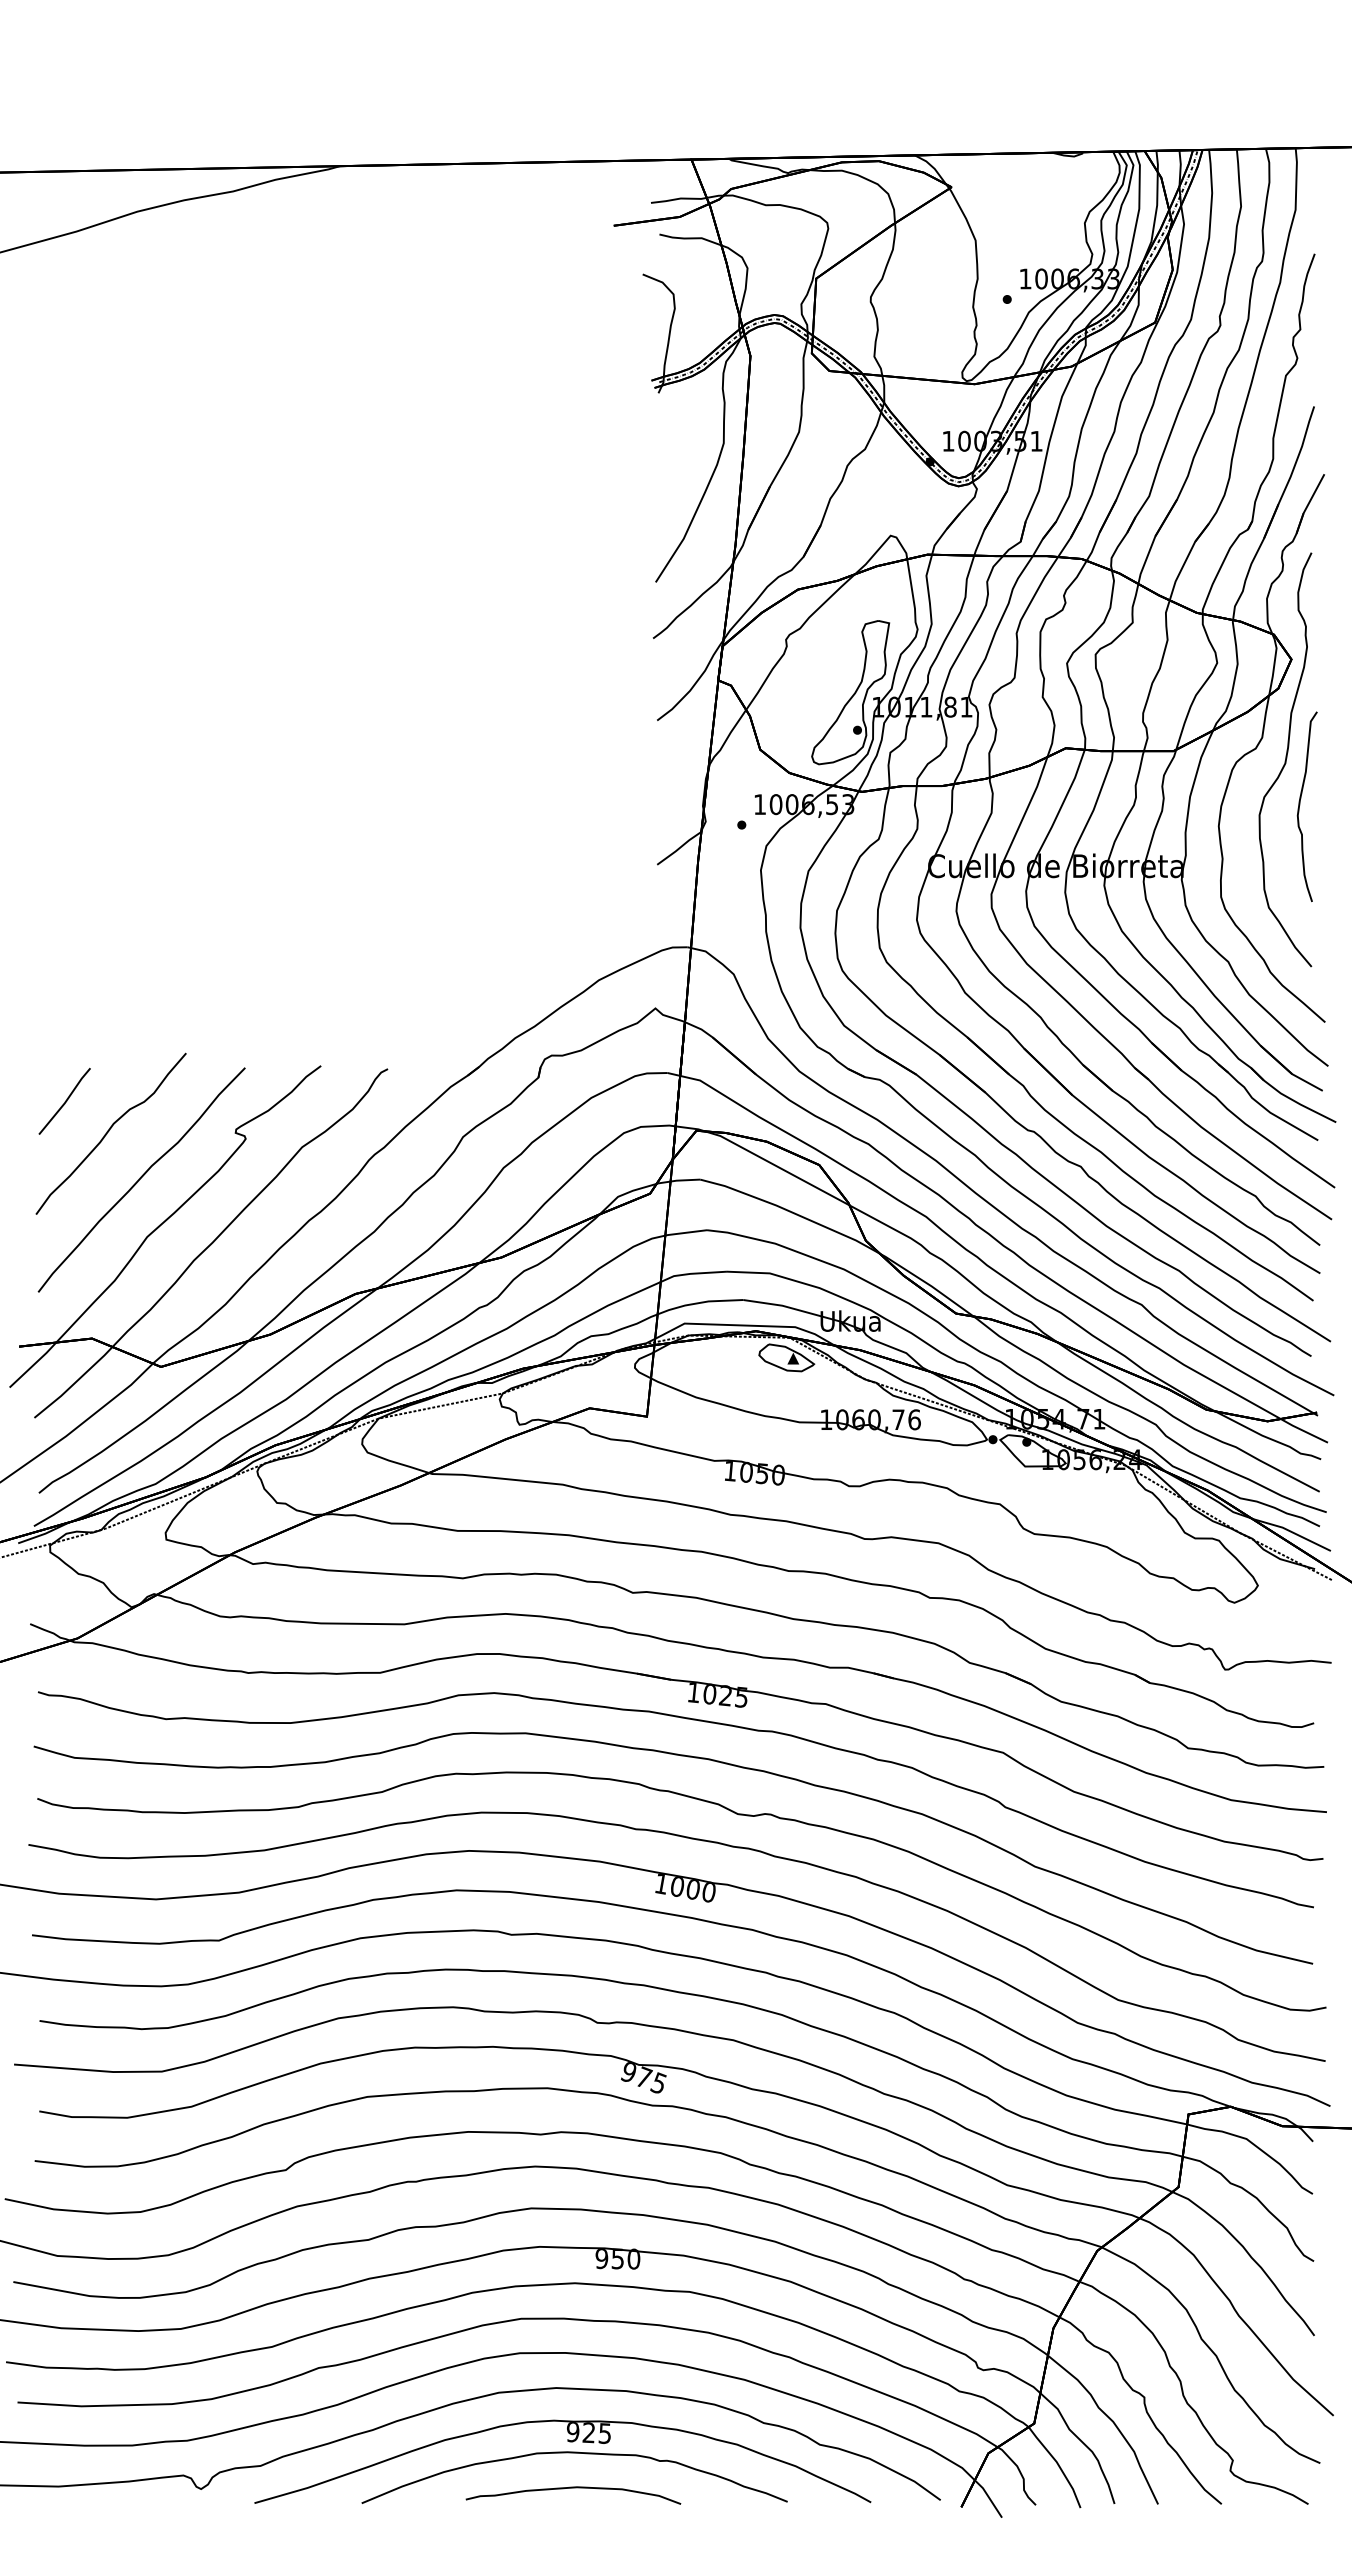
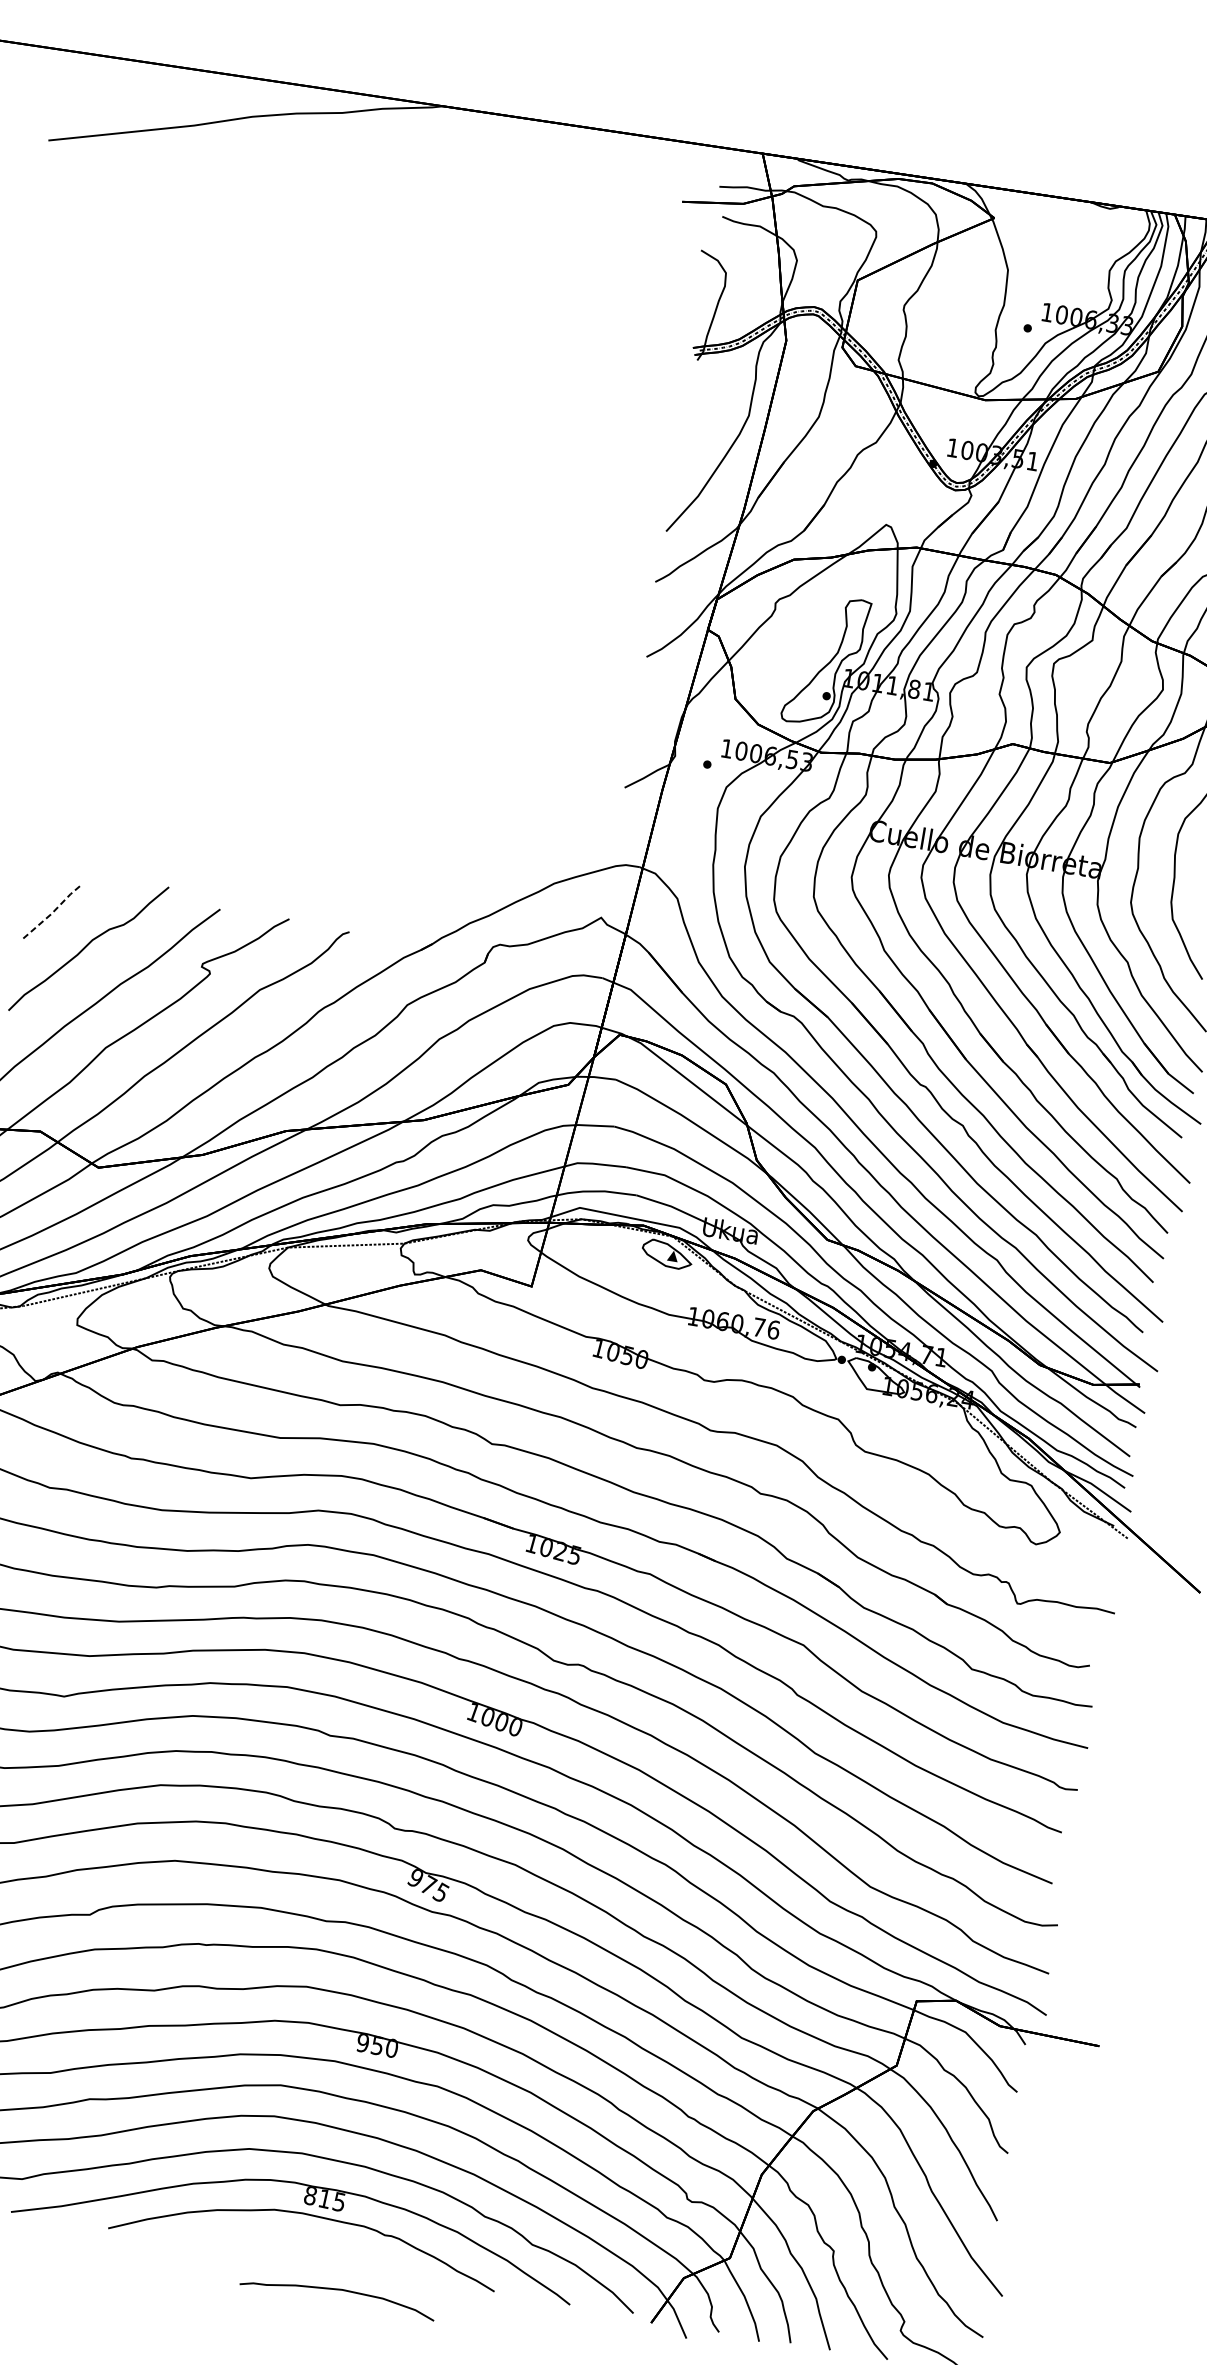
line: (65, 1101) -> (52, 912), solid -> dashed
text: (580, 2432) -> (317, 2197), 925 -> 815
curve: (573, 2488) -> (338, 2290), moved

